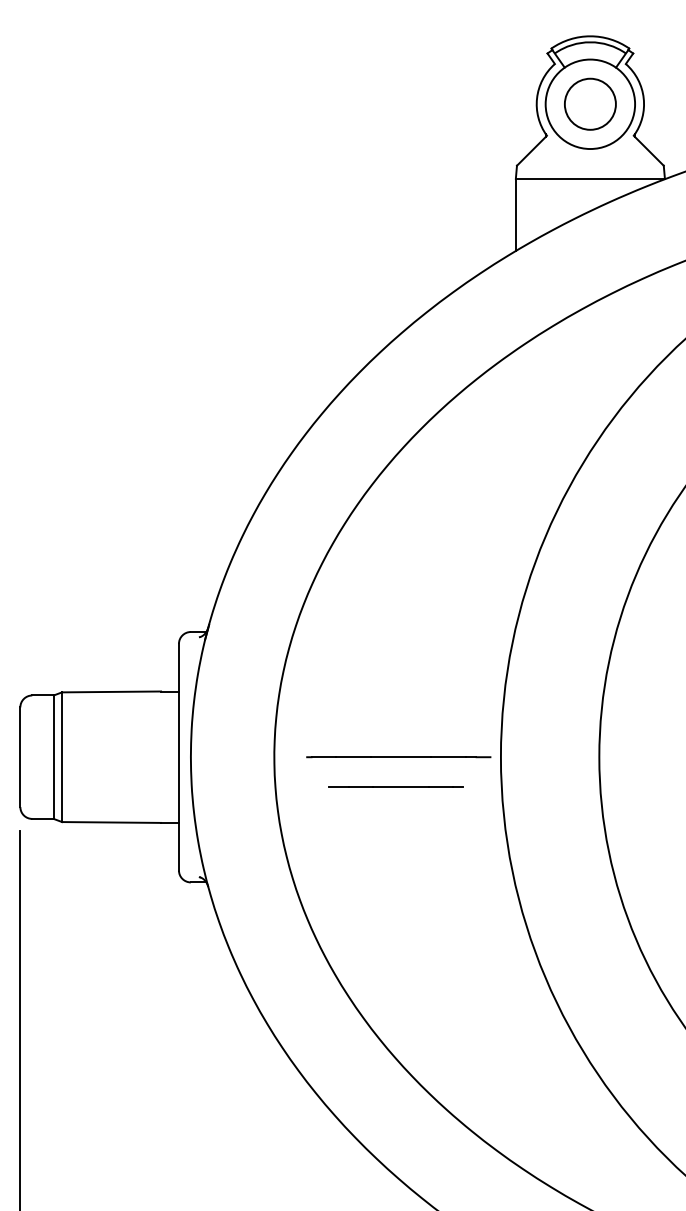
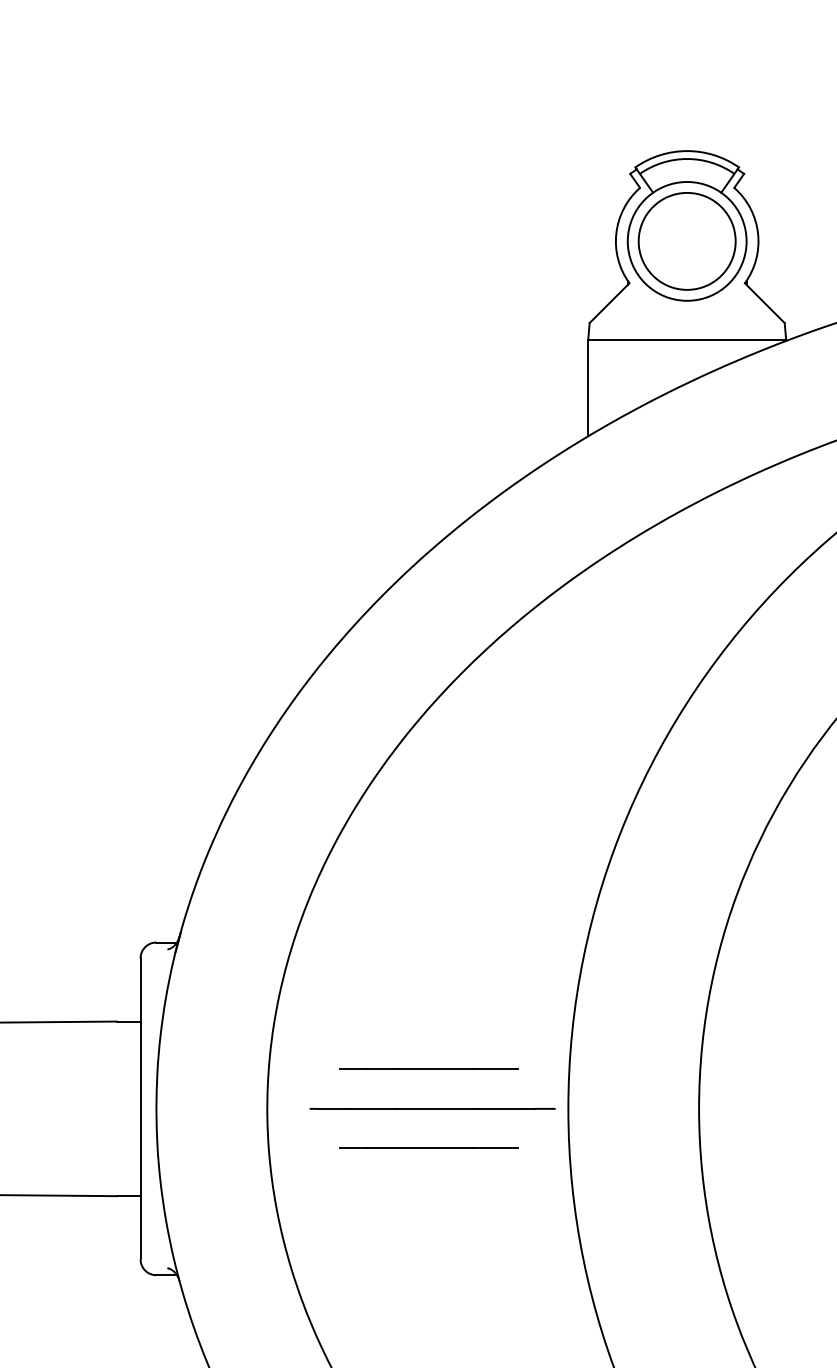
circle: (589, 103) -> (686, 240), size x1.43
line: (395, 726) -> (428, 1068), added

